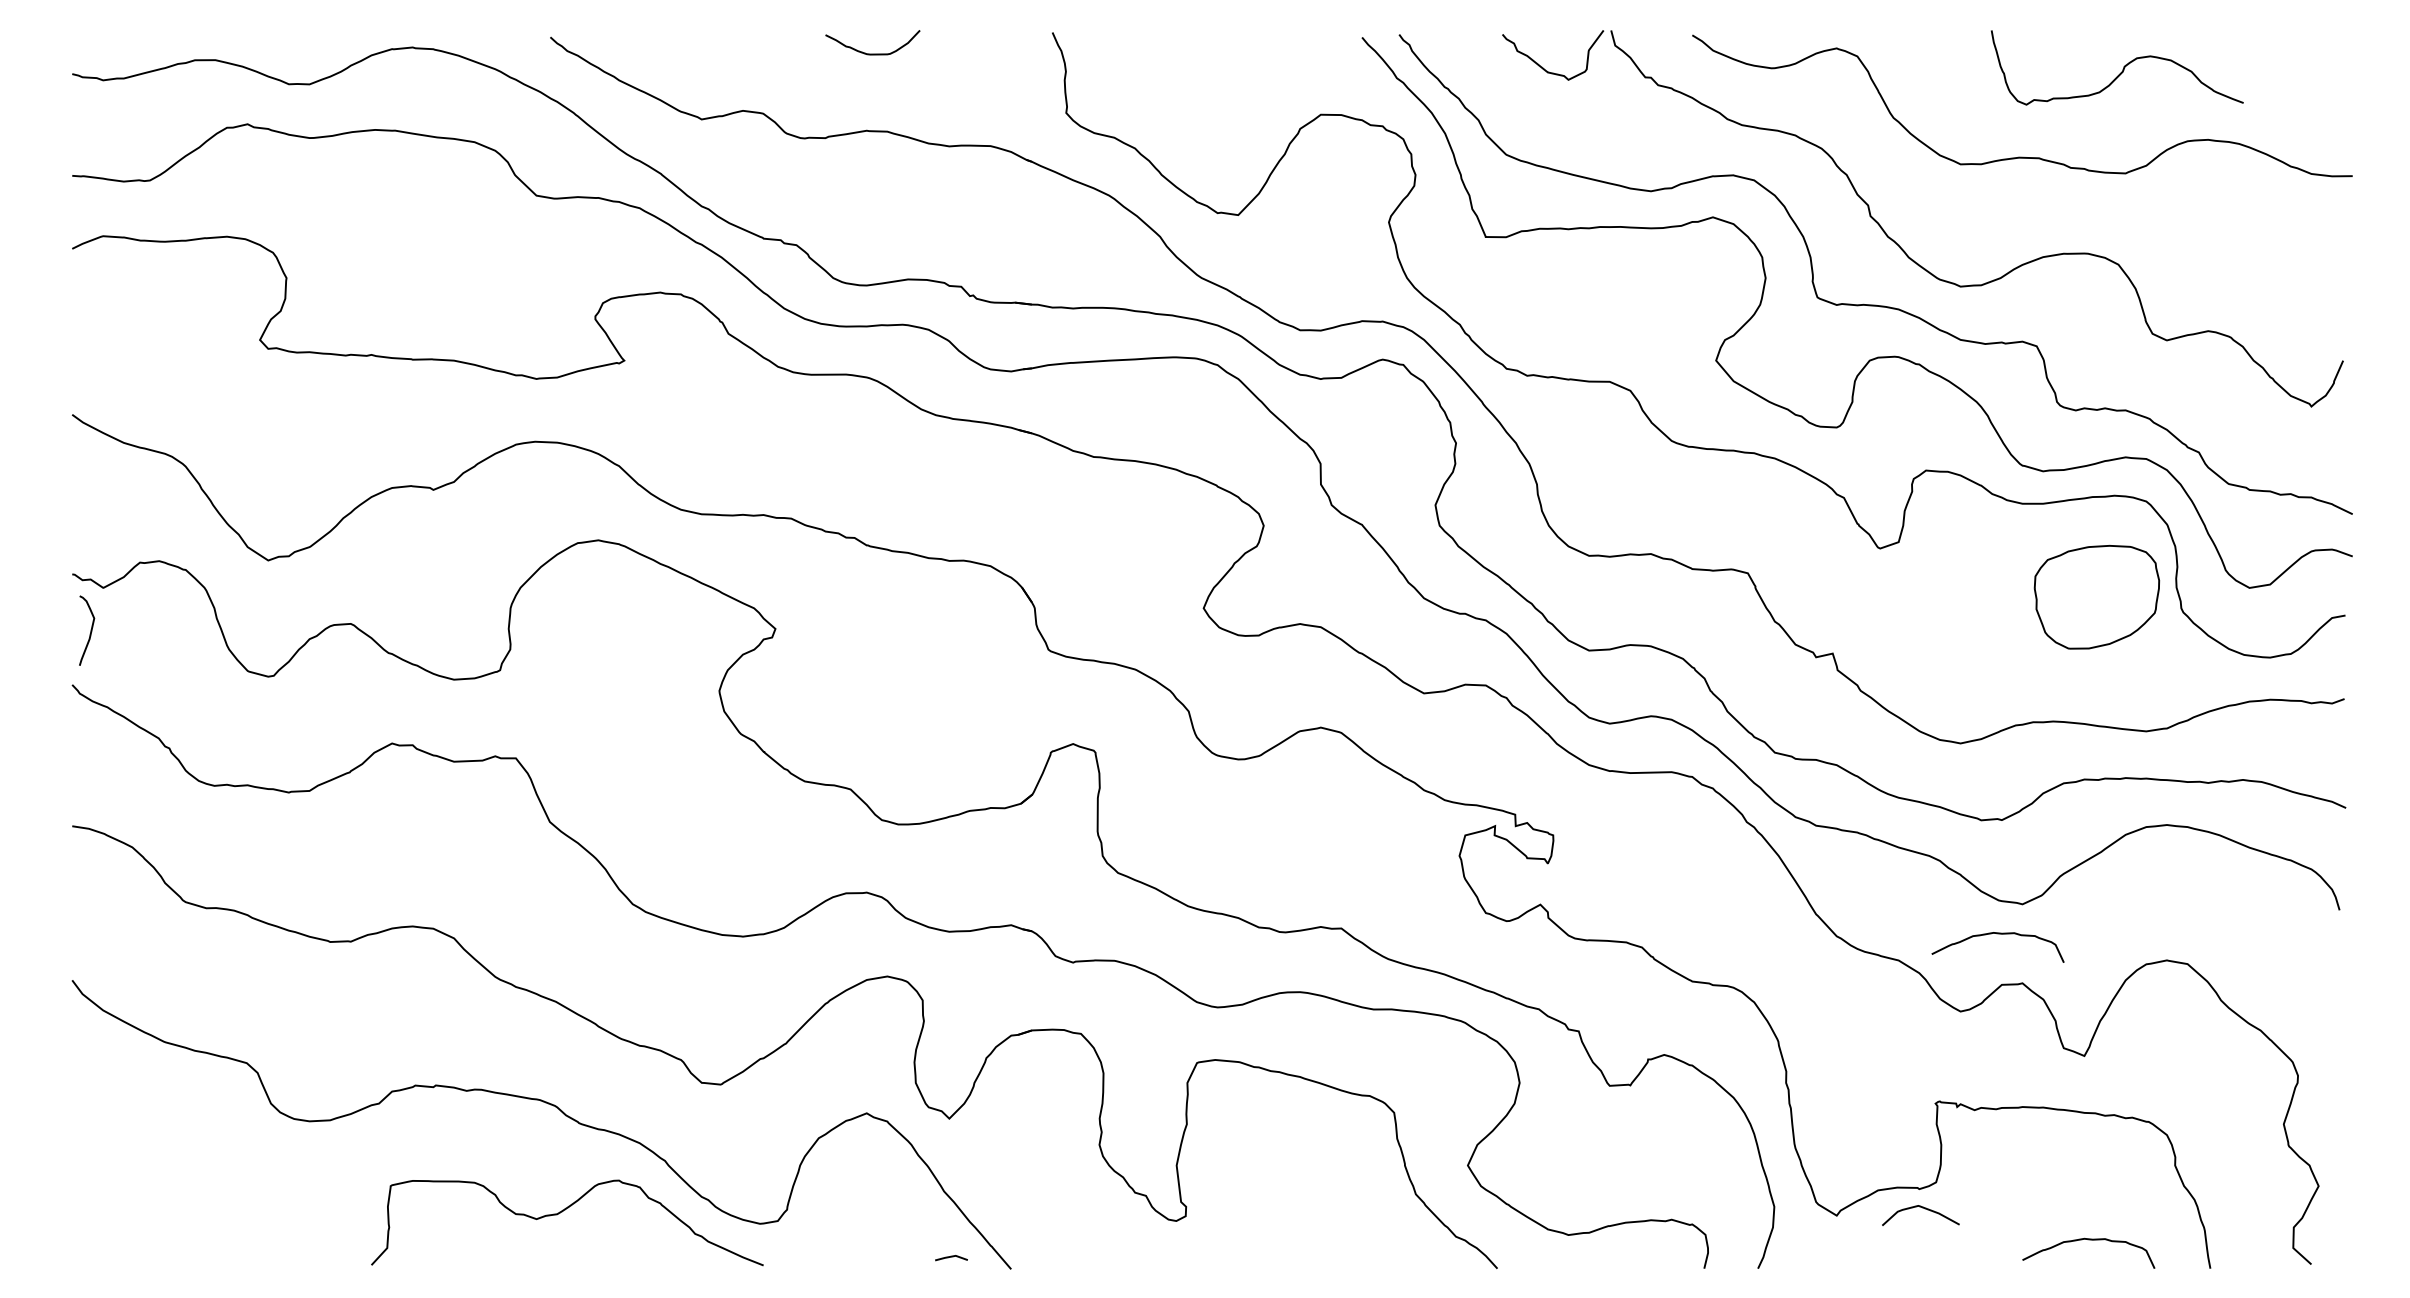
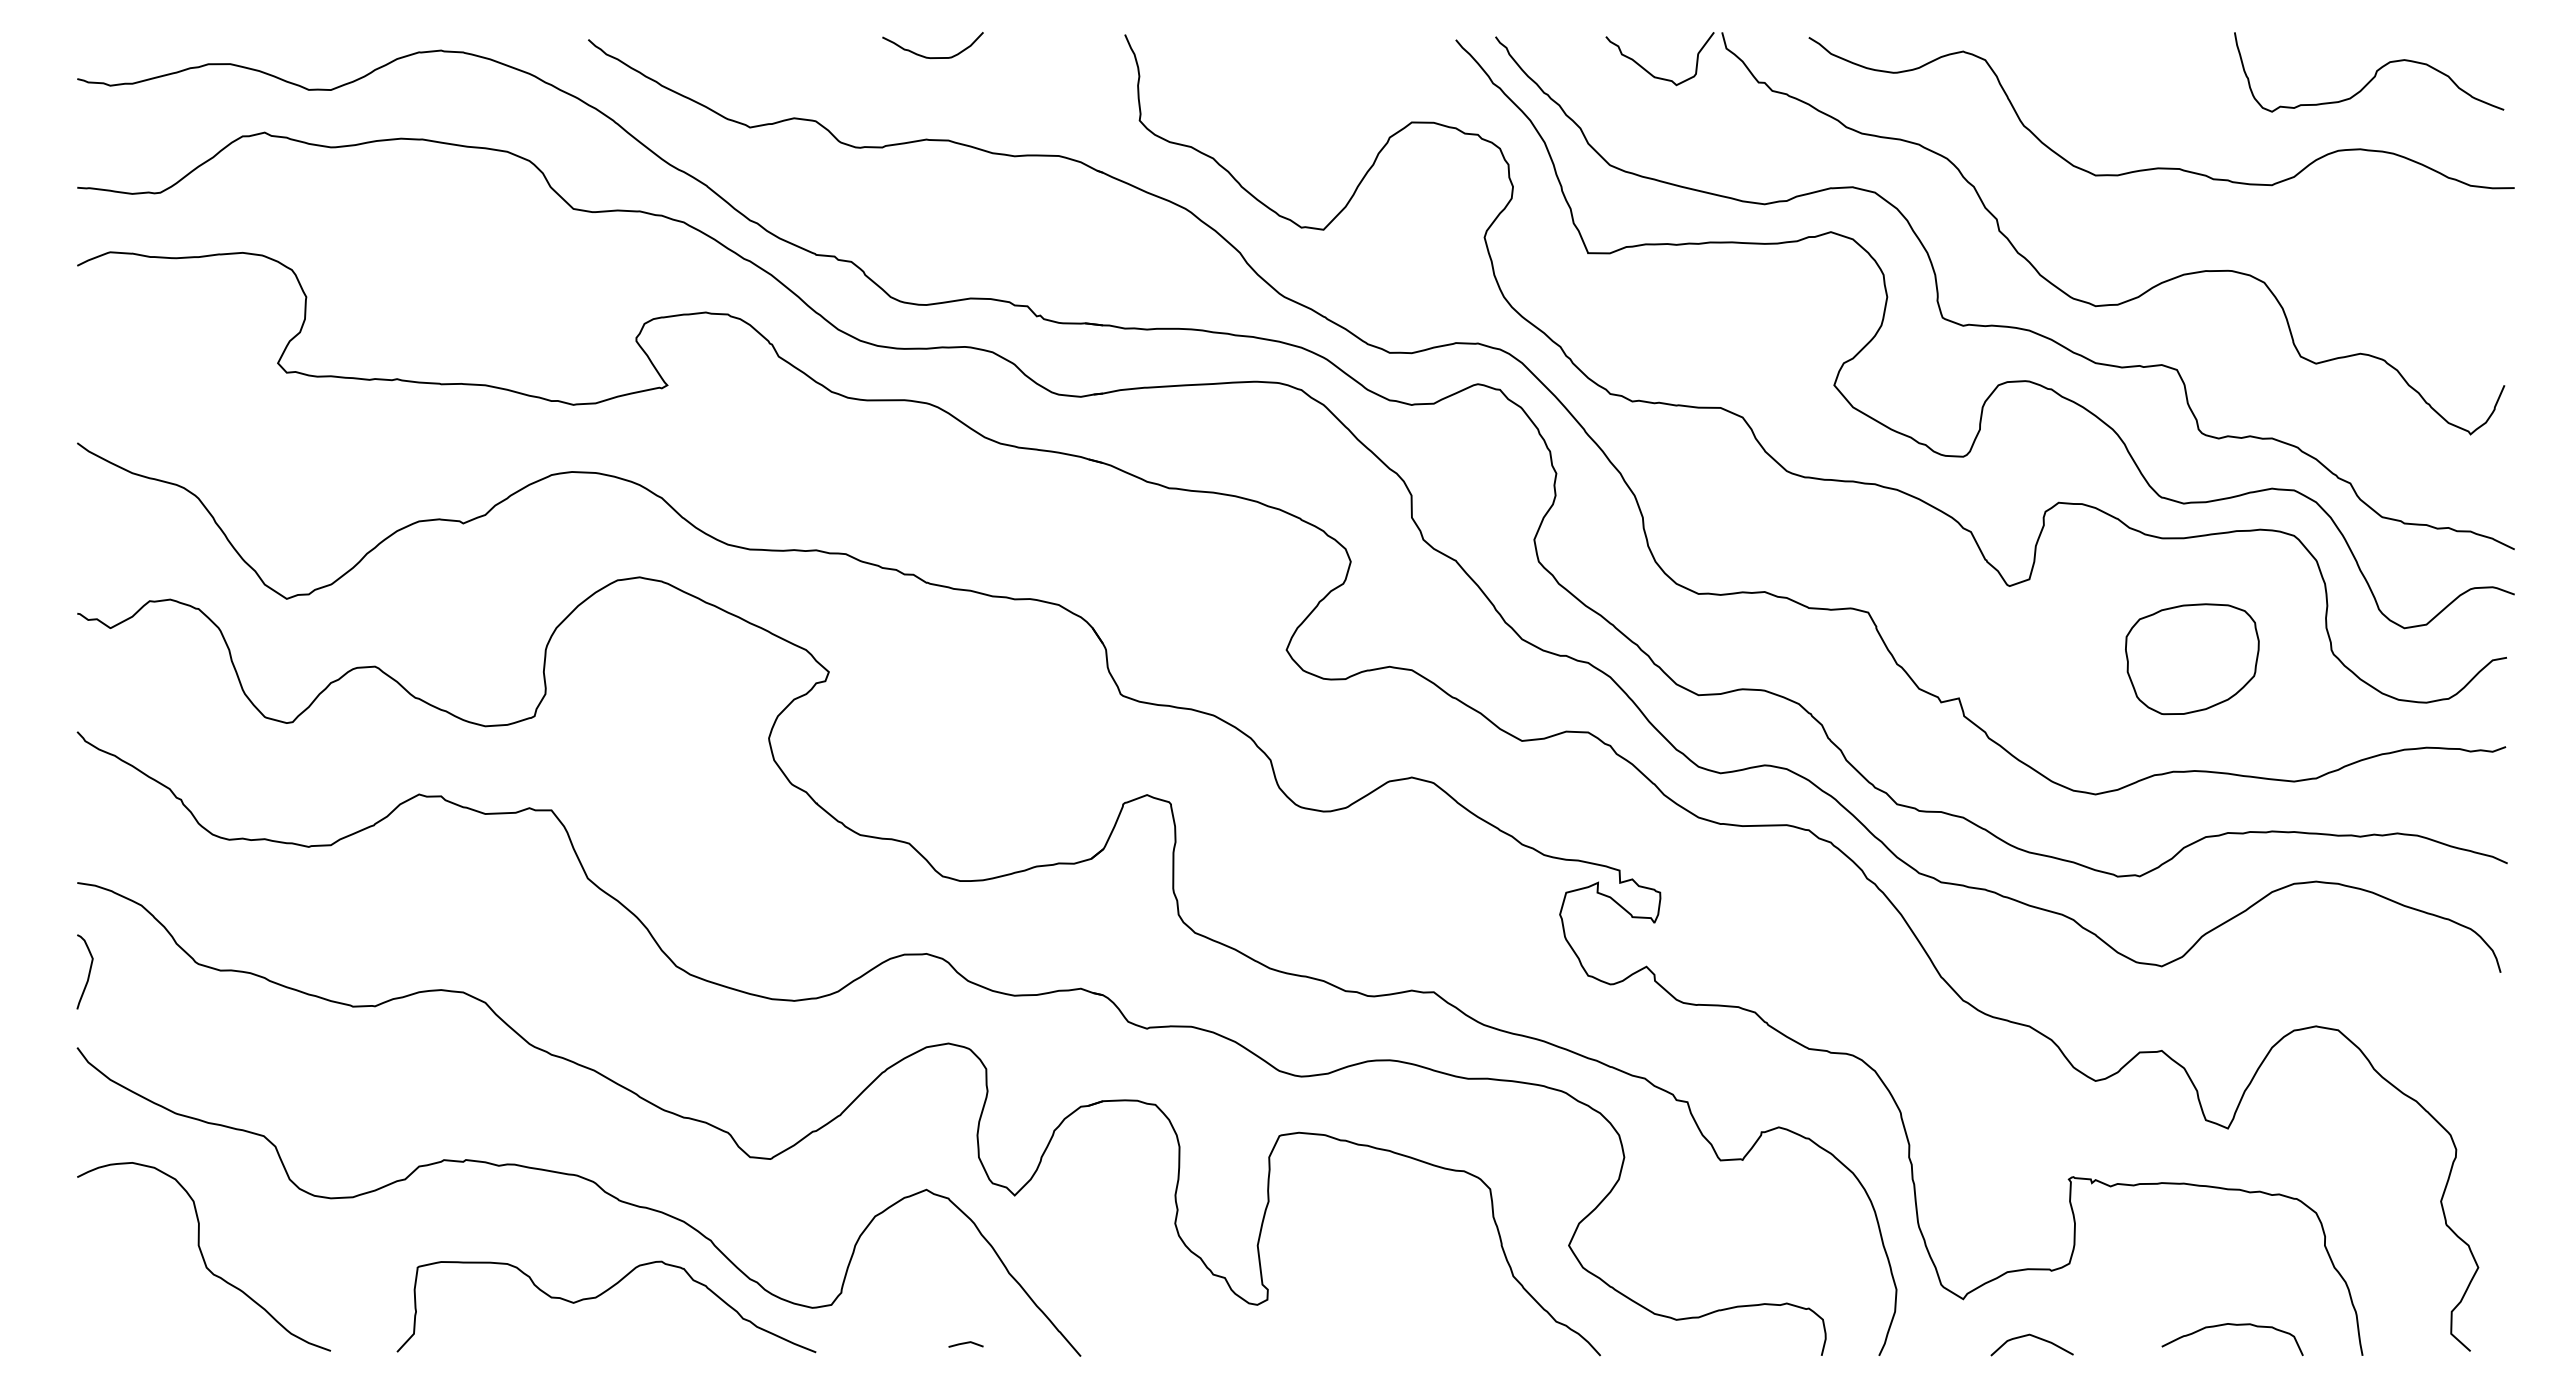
curve: (2122, 69) -> (2374, 74), moved
part: (2097, 597) -> (2192, 659), moved
curve: (90, 631) -> (88, 972), moved
curve: (1997, 934) -> (2135, 998), removed
curve: (190, 1175) -> (203, 1256), added
curve: (1922, 1208) -> (2033, 1337), moved
line: (950, 1257) -> (965, 1343), moved

